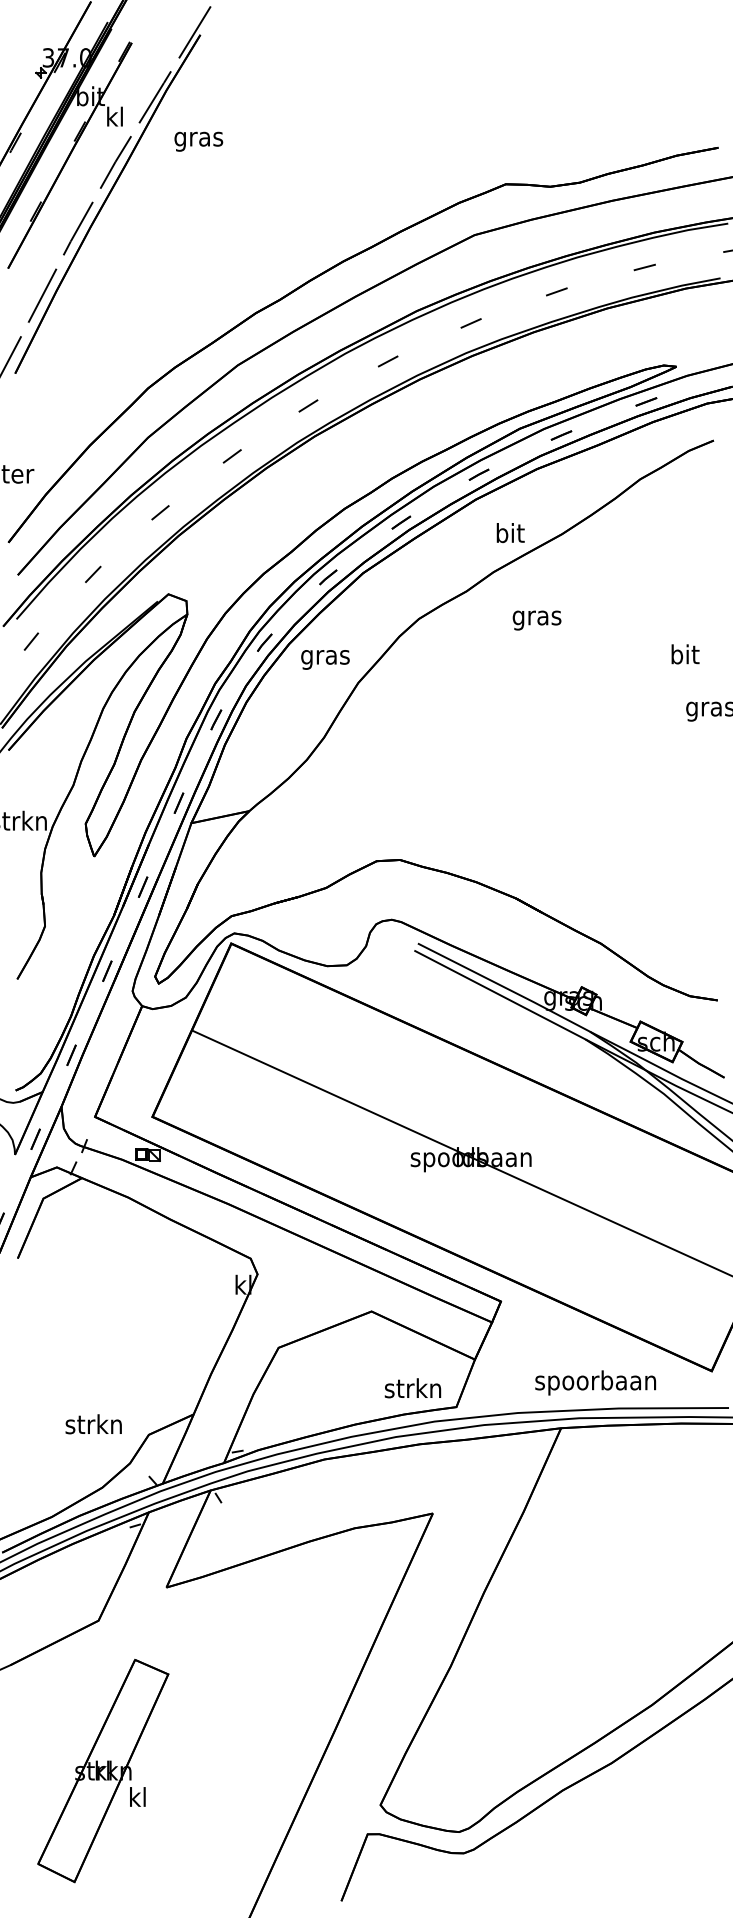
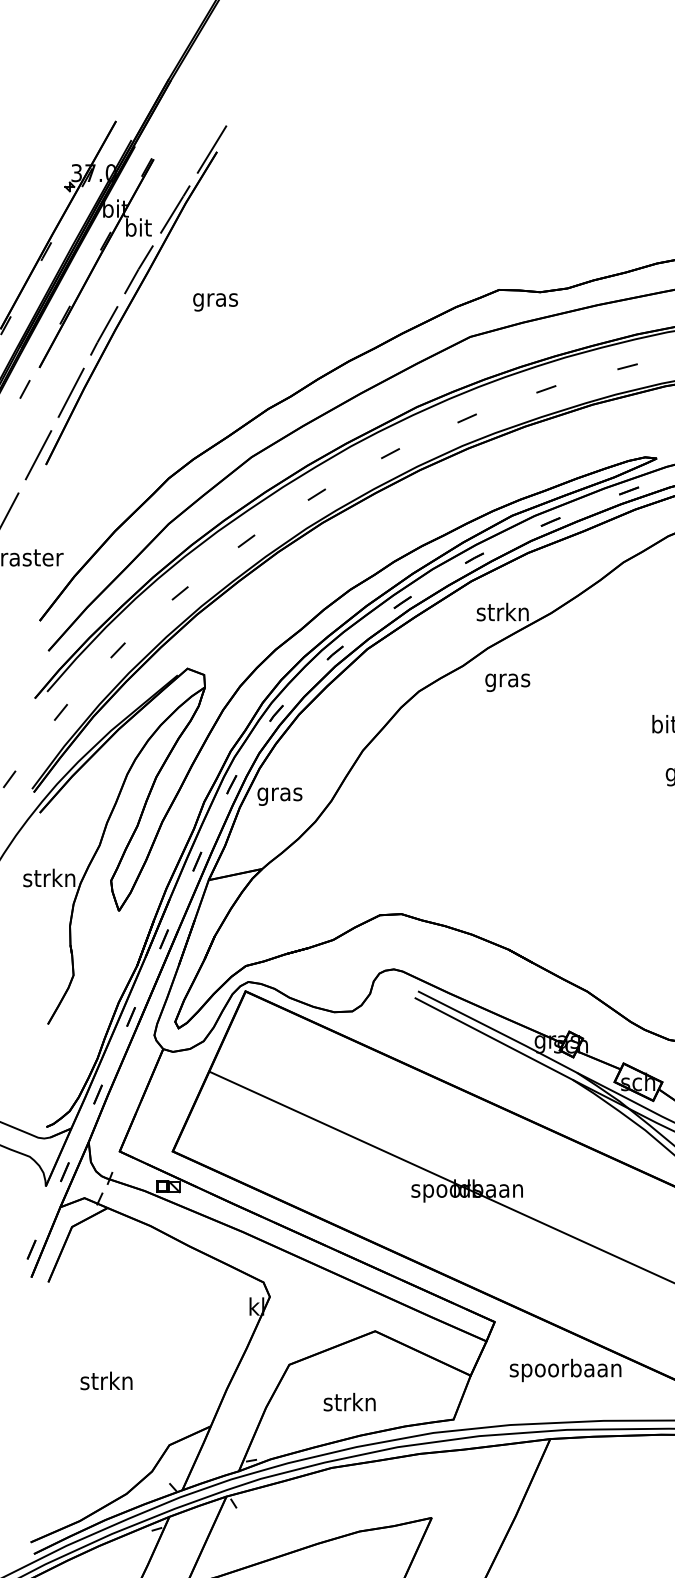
text: (115, 116) -> (138, 227), kl -> bit
text: (198, 141) -> (215, 302), moved
text: (509, 533) -> (502, 612), bit -> strkn
text: (536, 620) -> (507, 682), moved
text: (325, 659) -> (279, 796), moved
text: (595, 1382) -> (565, 1370), moved
text: (412, 1388) -> (349, 1402), moved
text: (93, 1424) -> (106, 1381), moved

